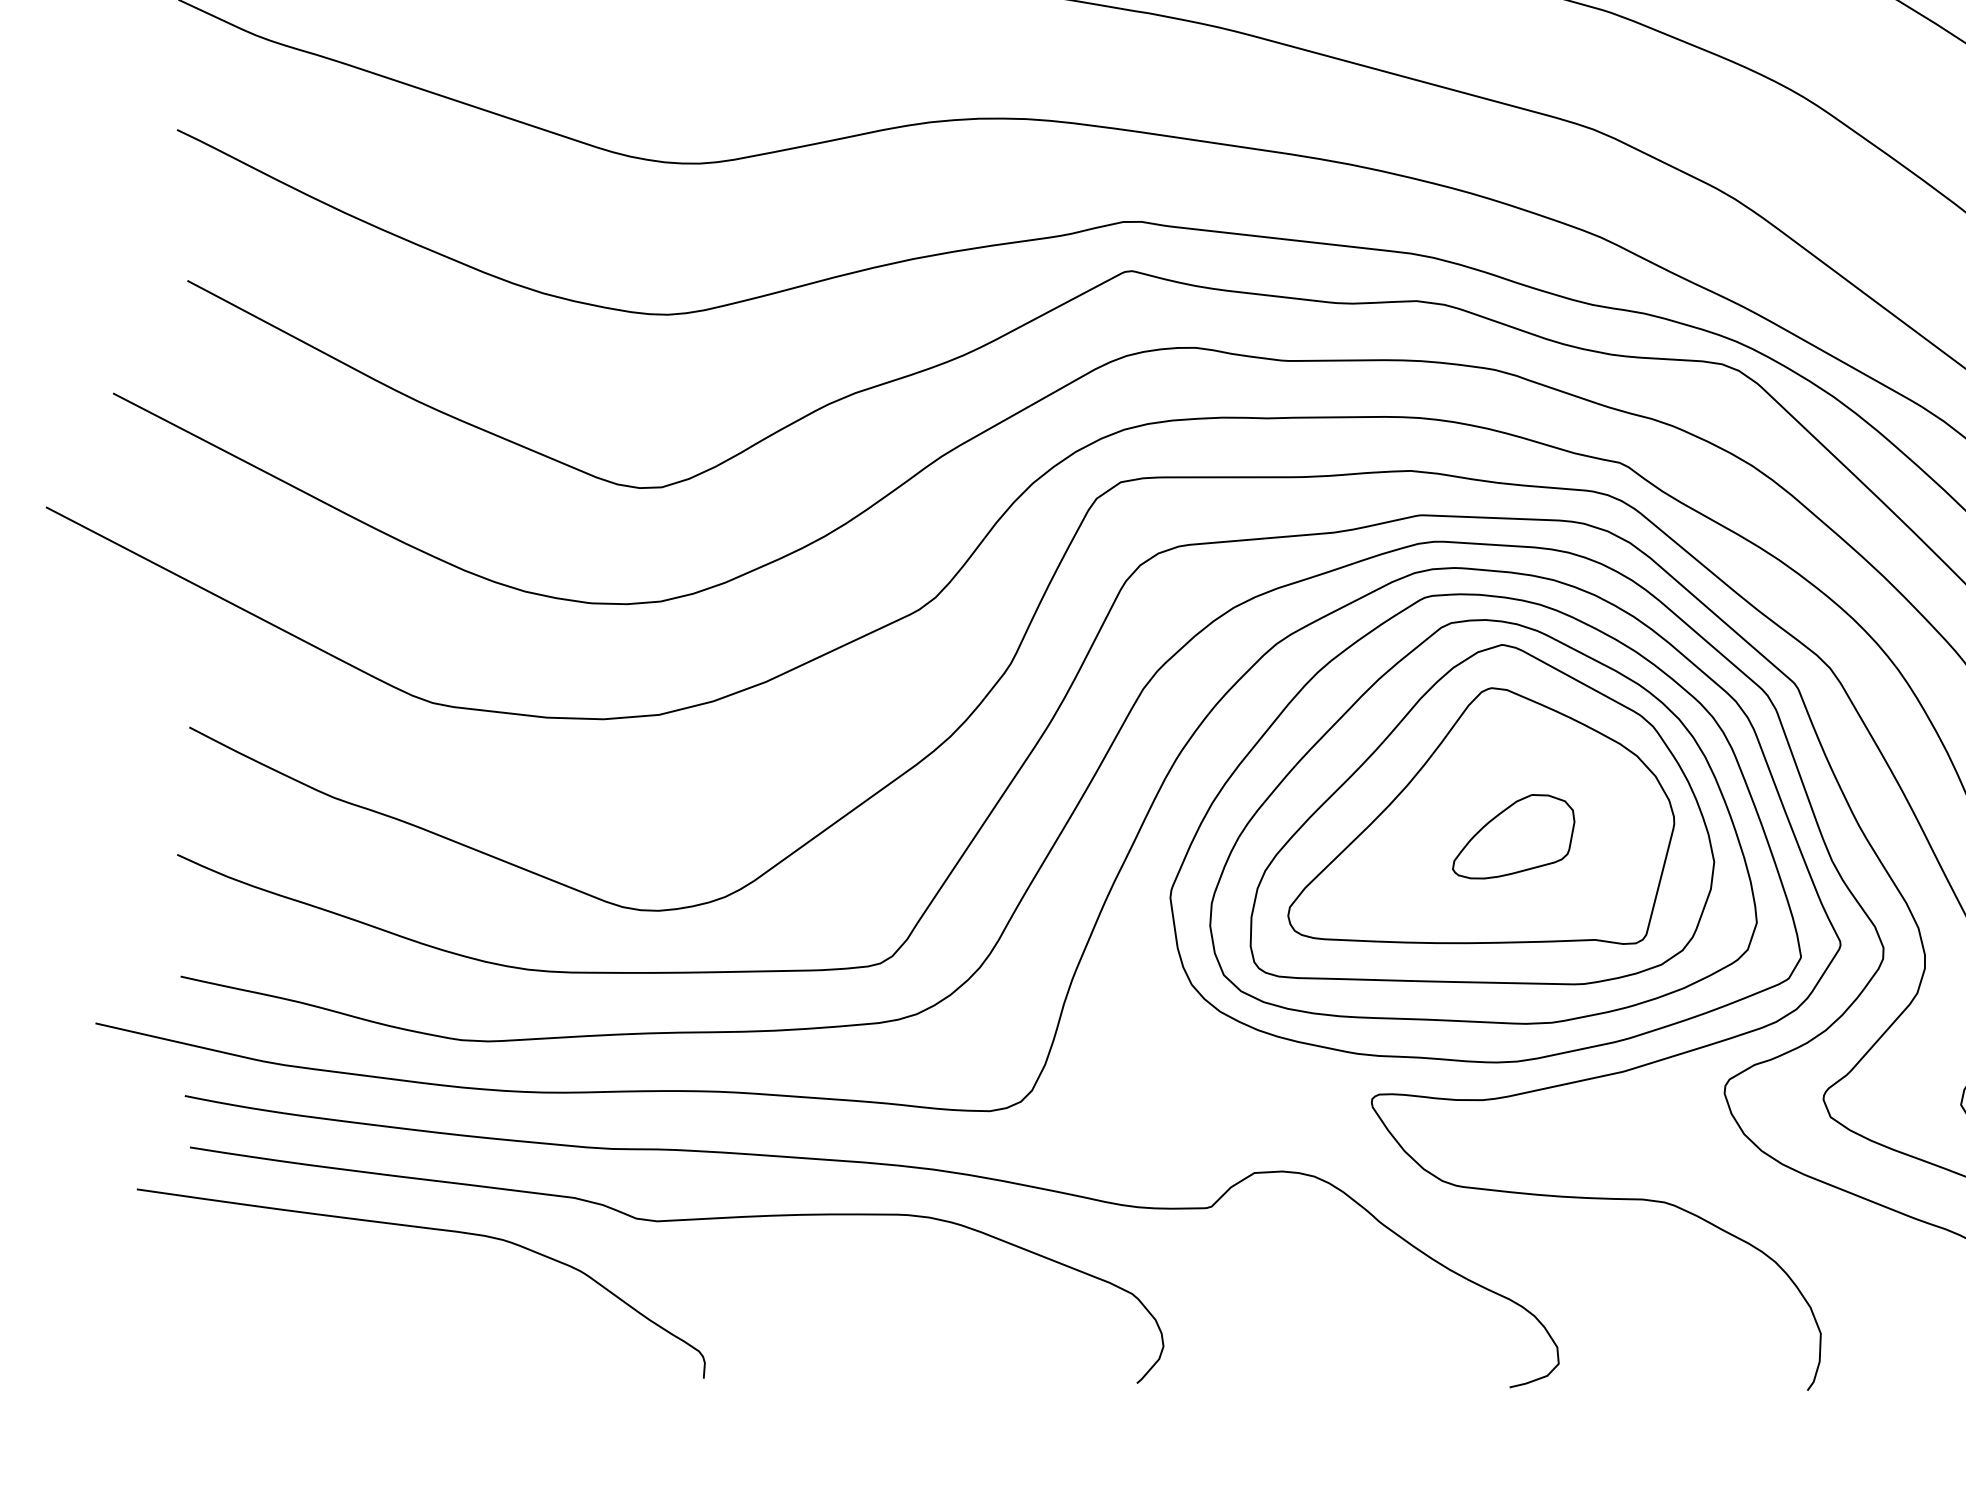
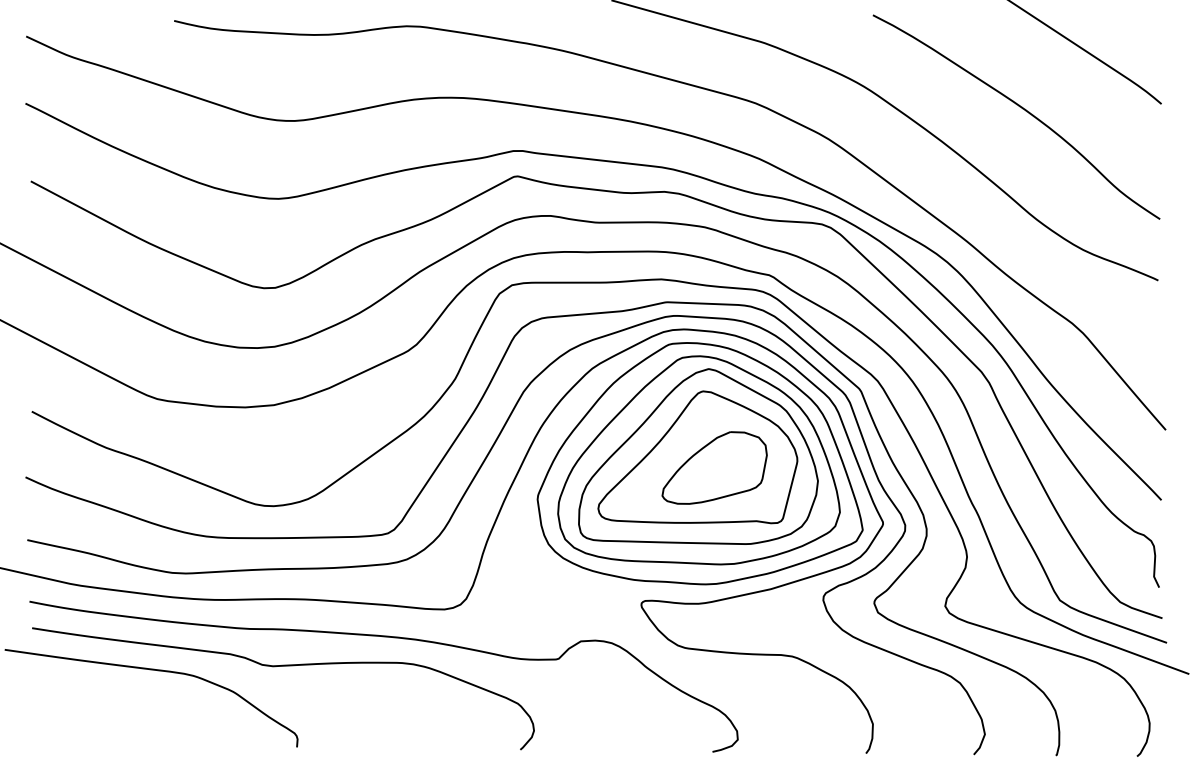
part: (1513, 835) -> (714, 467), size x1.67

